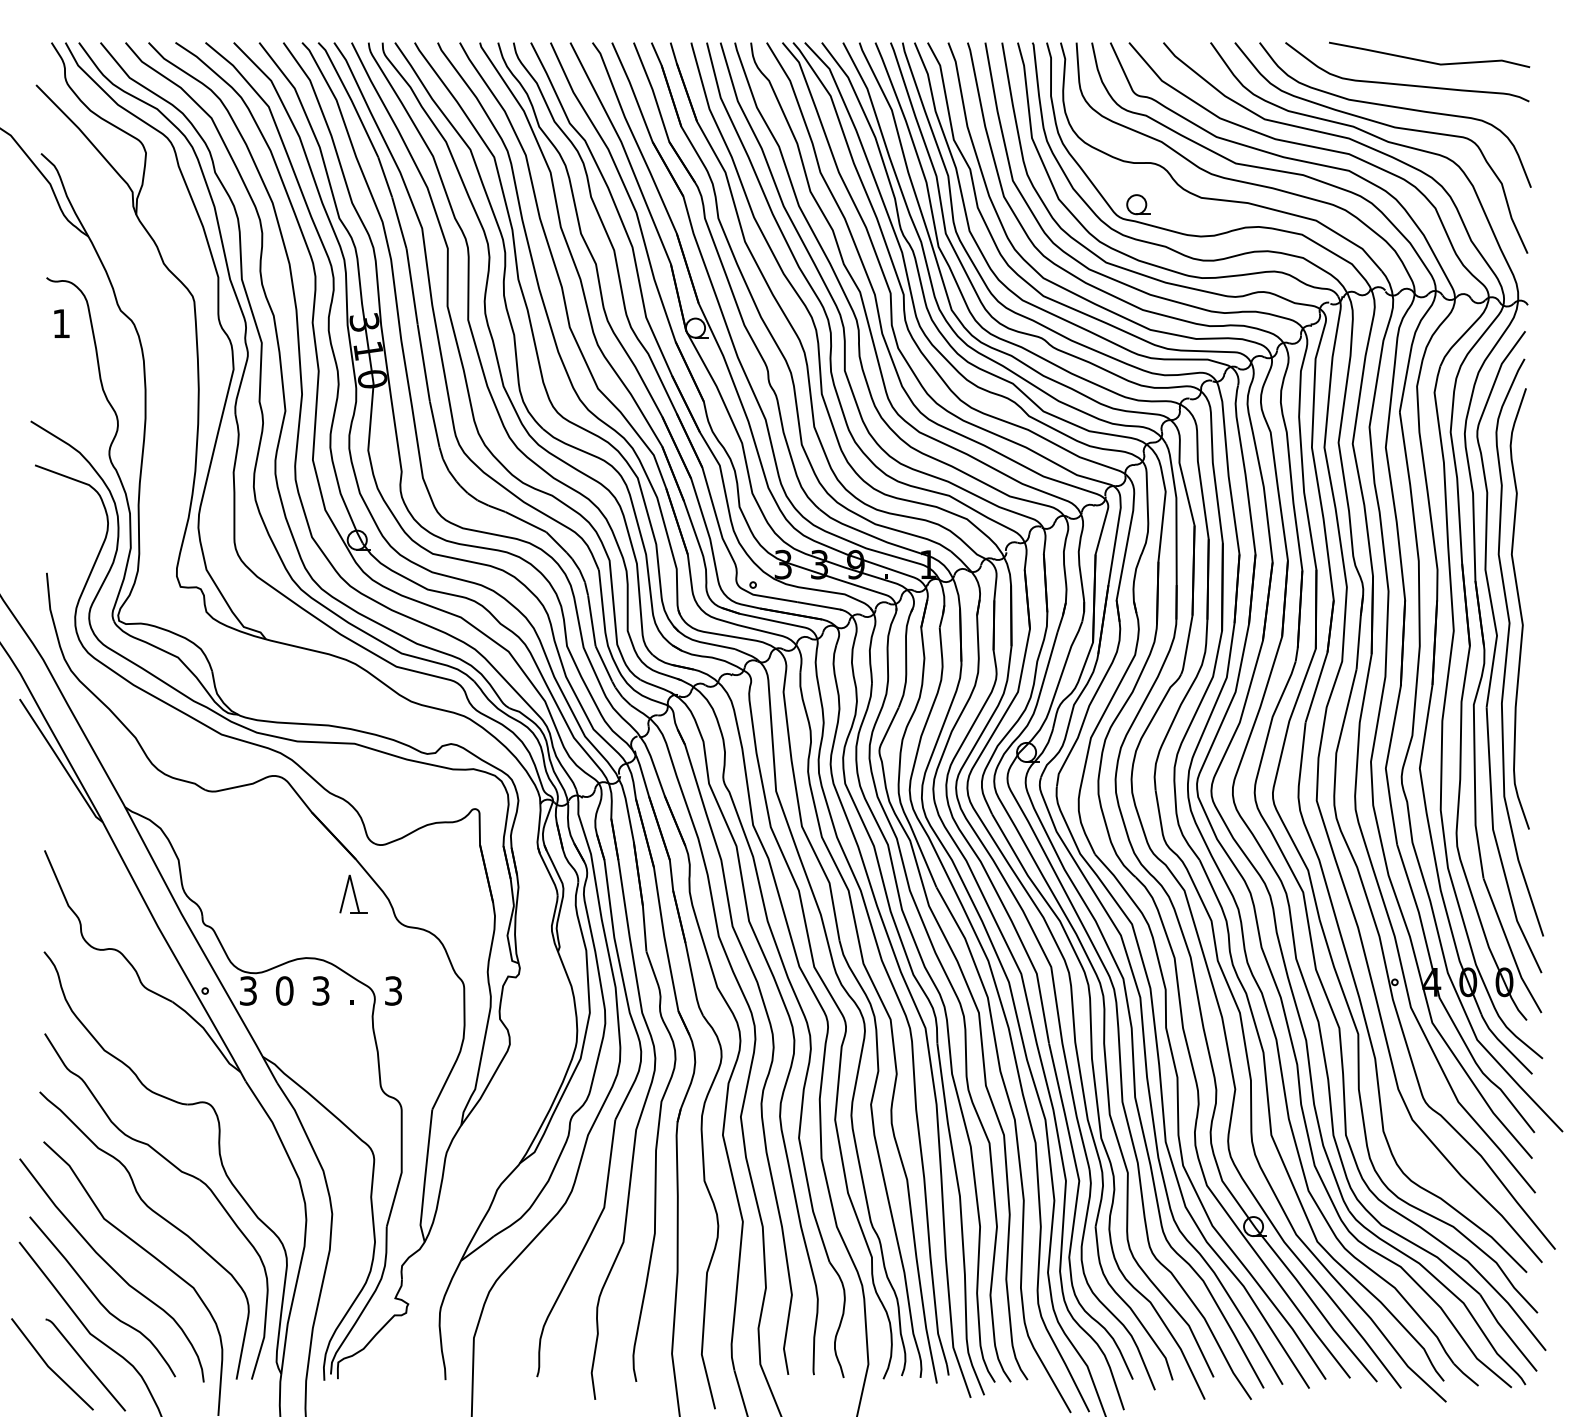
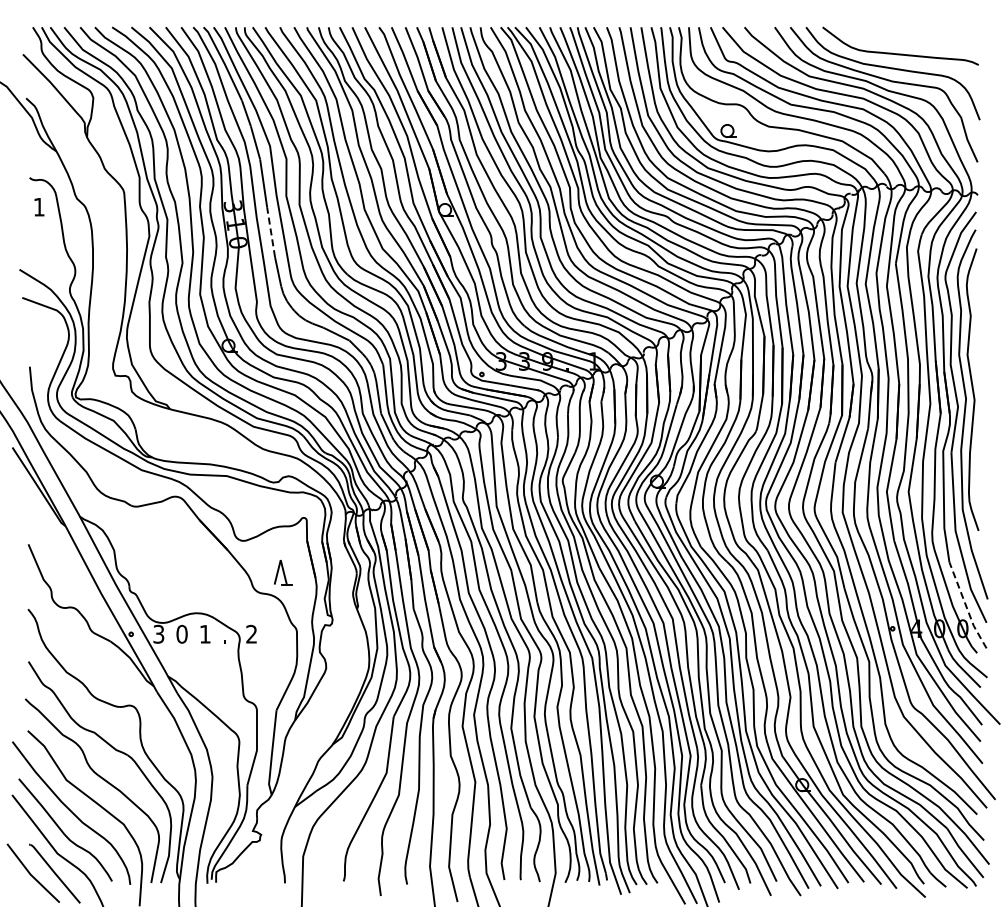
line: (1428, 60) -> (914, 38), removed
line: (424, 363) -> (271, 232), solid -> dashed
part: (354, 894) -> (283, 572), moved
line: (1510, 947) -> (966, 606), solid -> dashed
text: (319, 989) -> (204, 633), 3 -> 1
text: (393, 991) -> (251, 634), 3 -> 2

